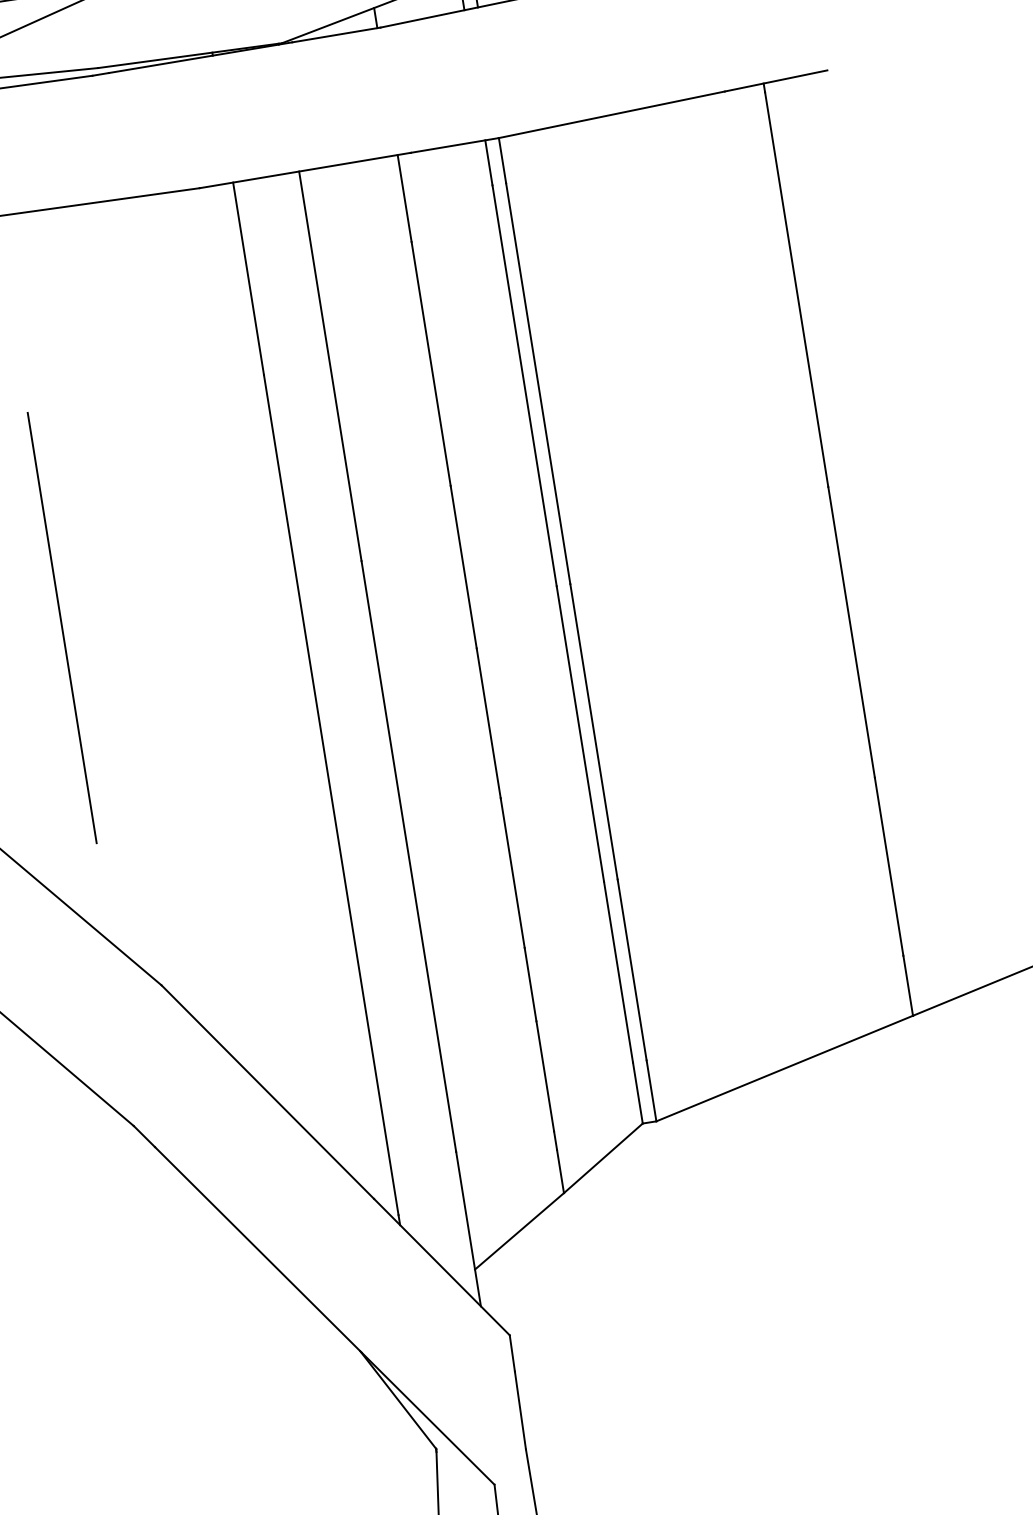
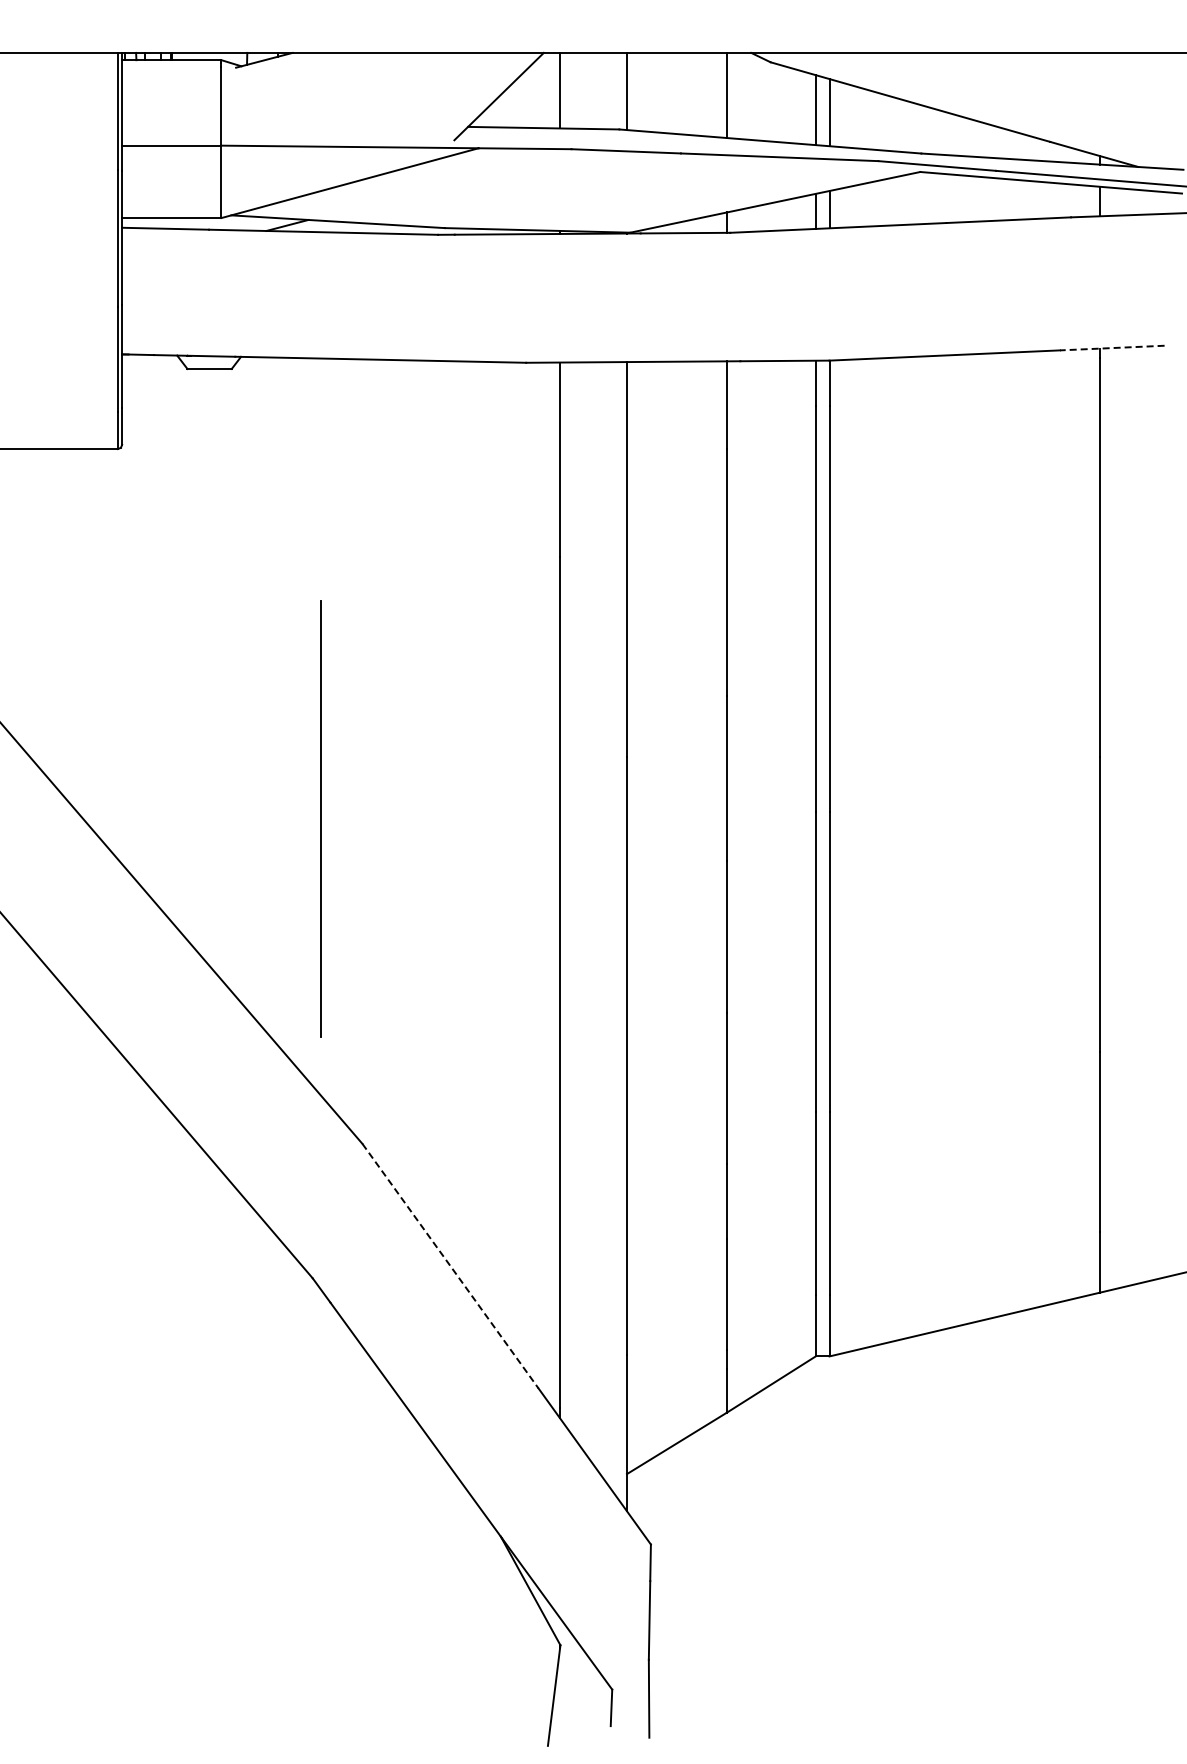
line: (775, 81) -> (1111, 348), solid -> dashed
line: (61, 627) -> (320, 818), moved
line: (267, 1092) -> (450, 1266), solid -> dashed

